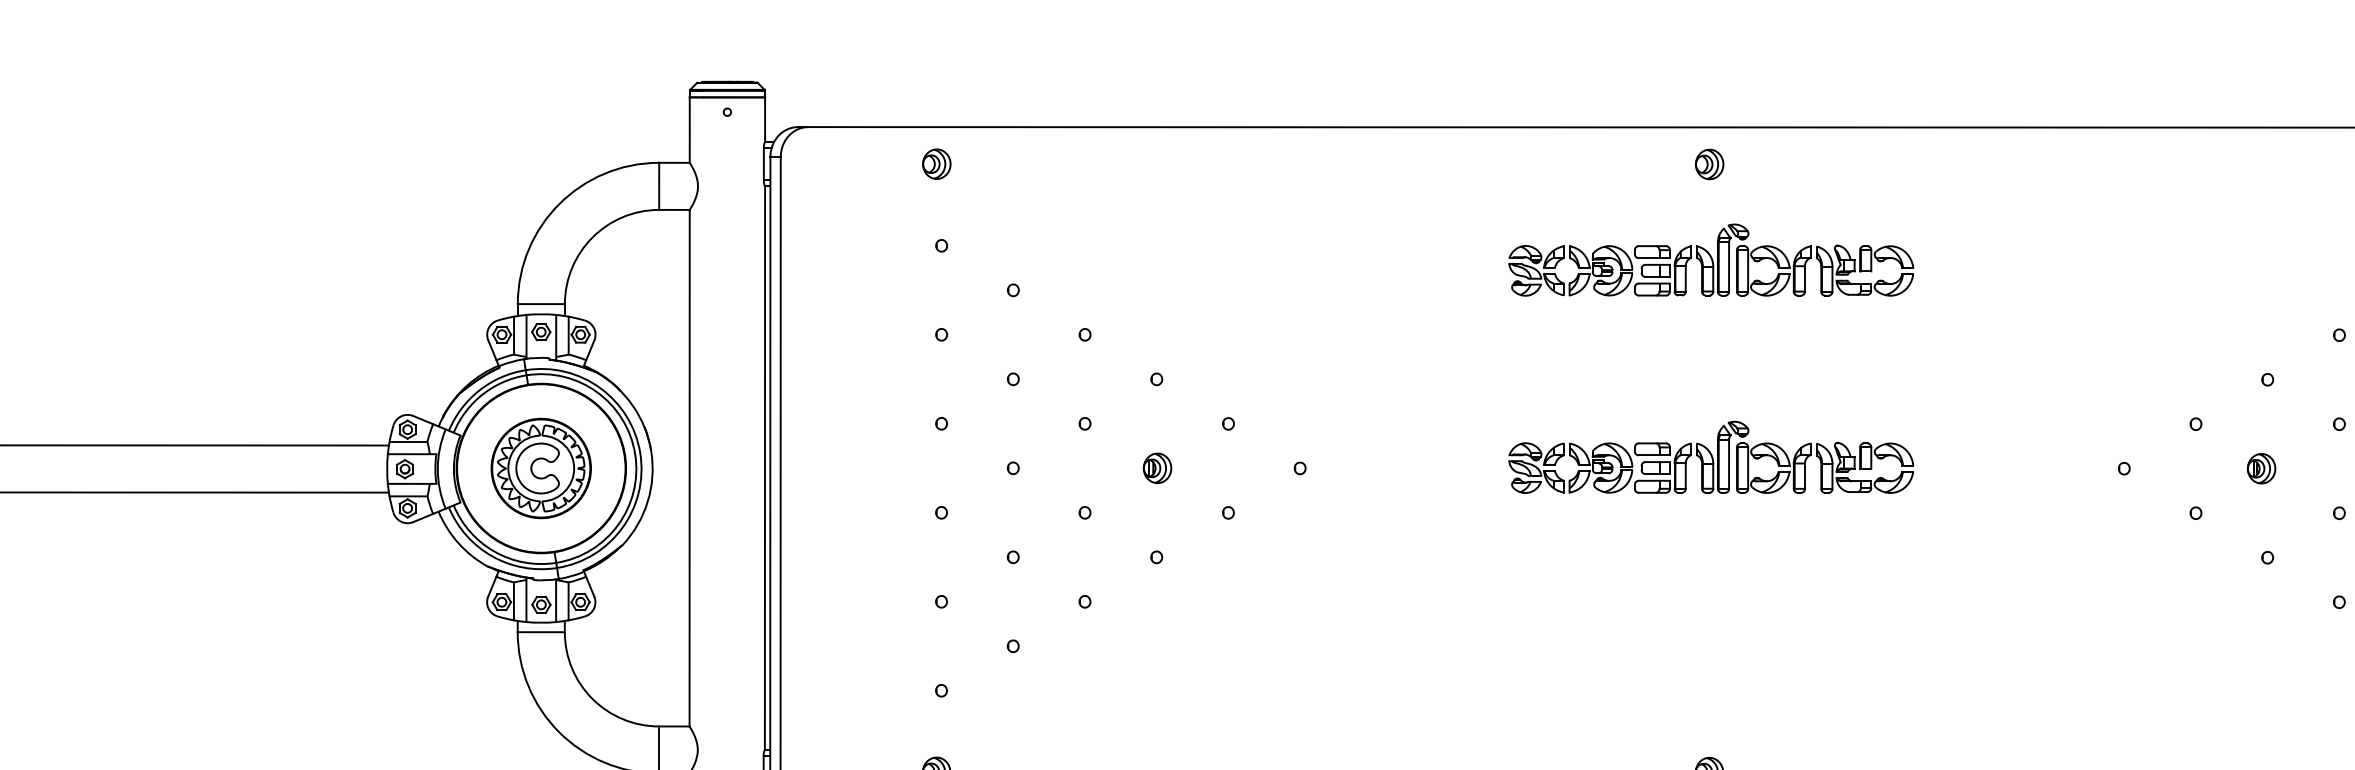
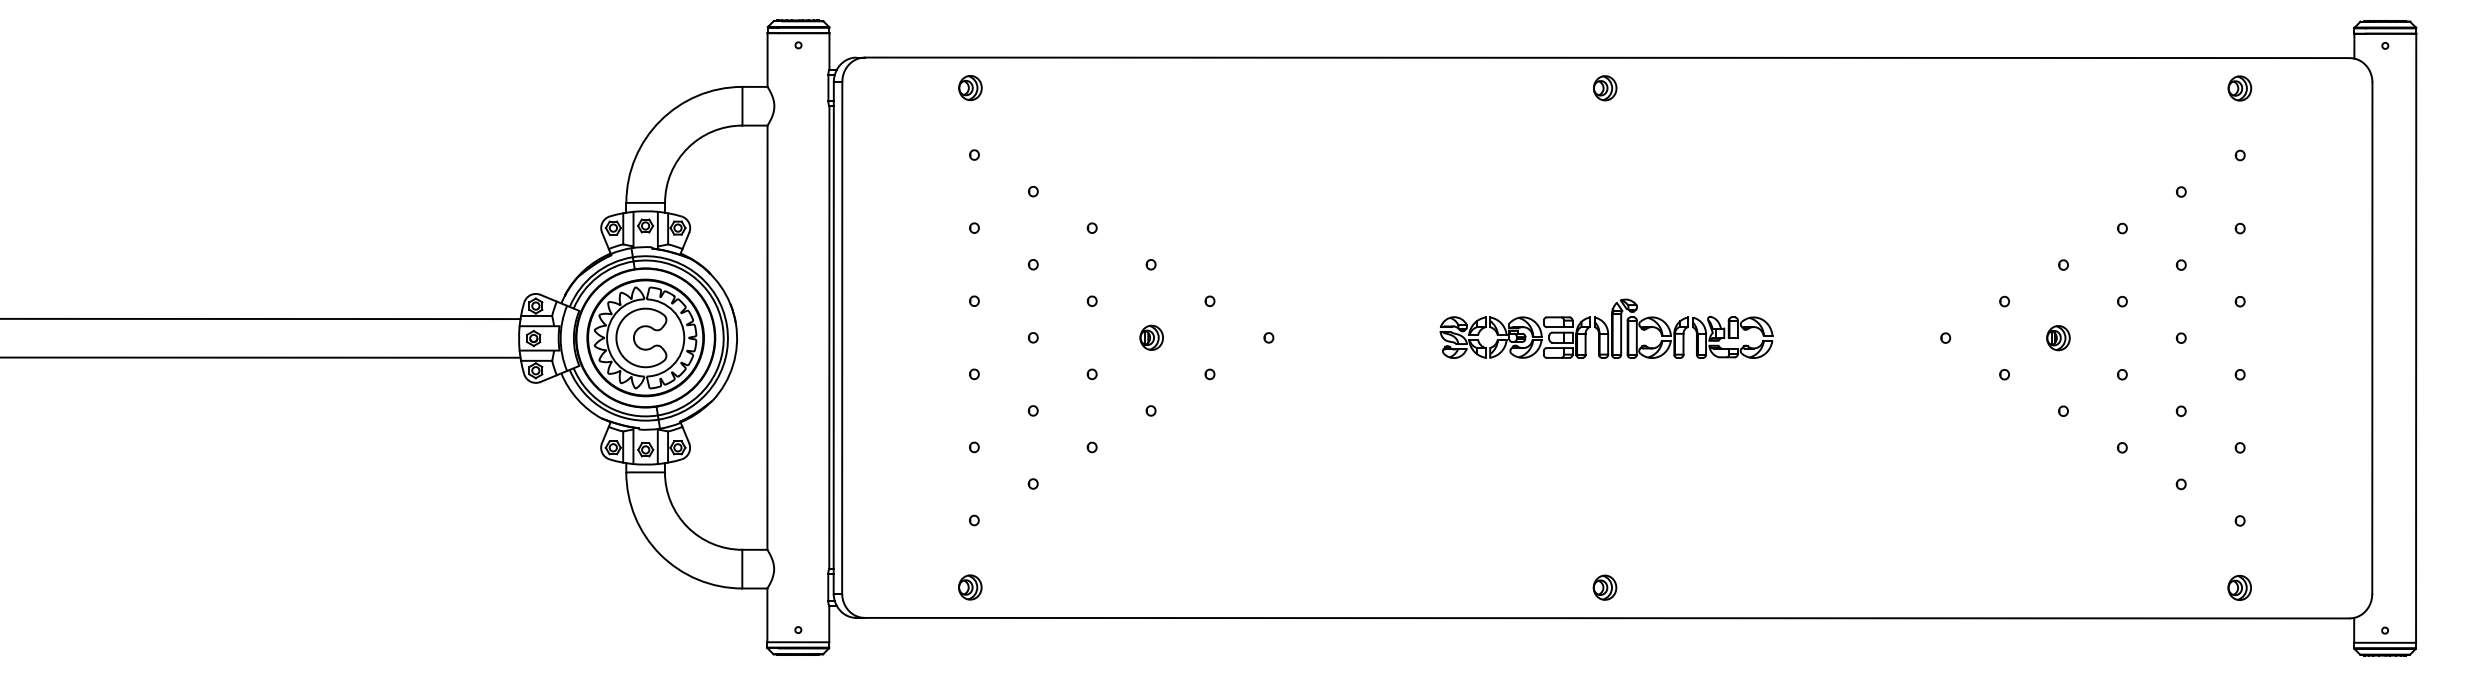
part: (1711, 259) -> (1606, 166), removed
part: (541, 467) -> (645, 337), size x1.43

